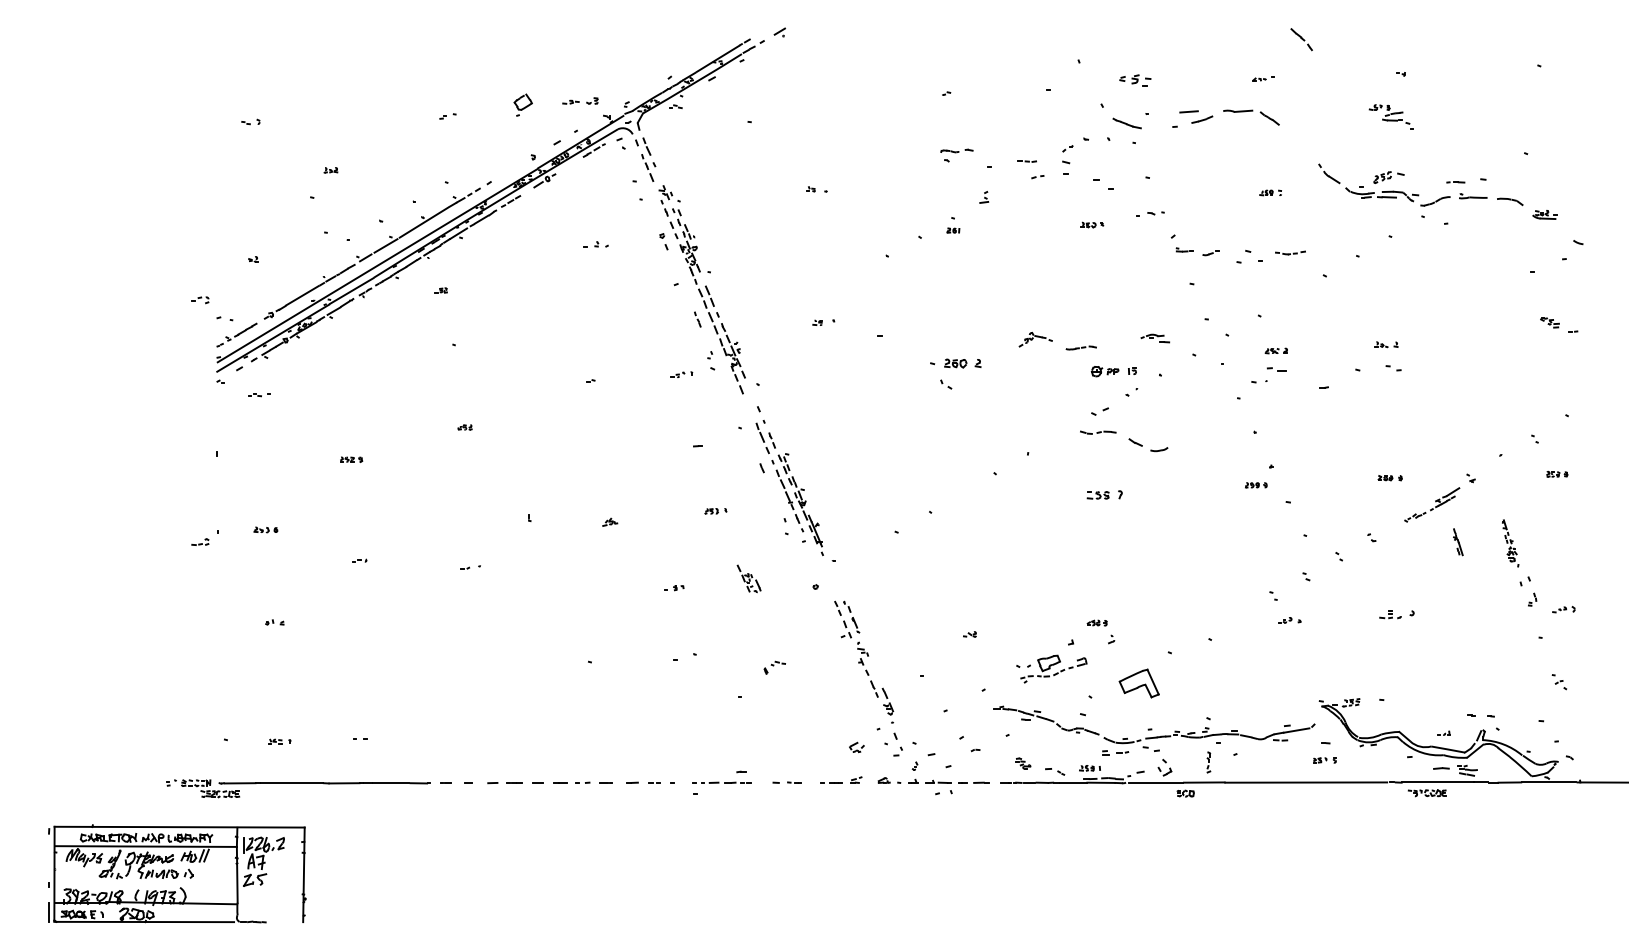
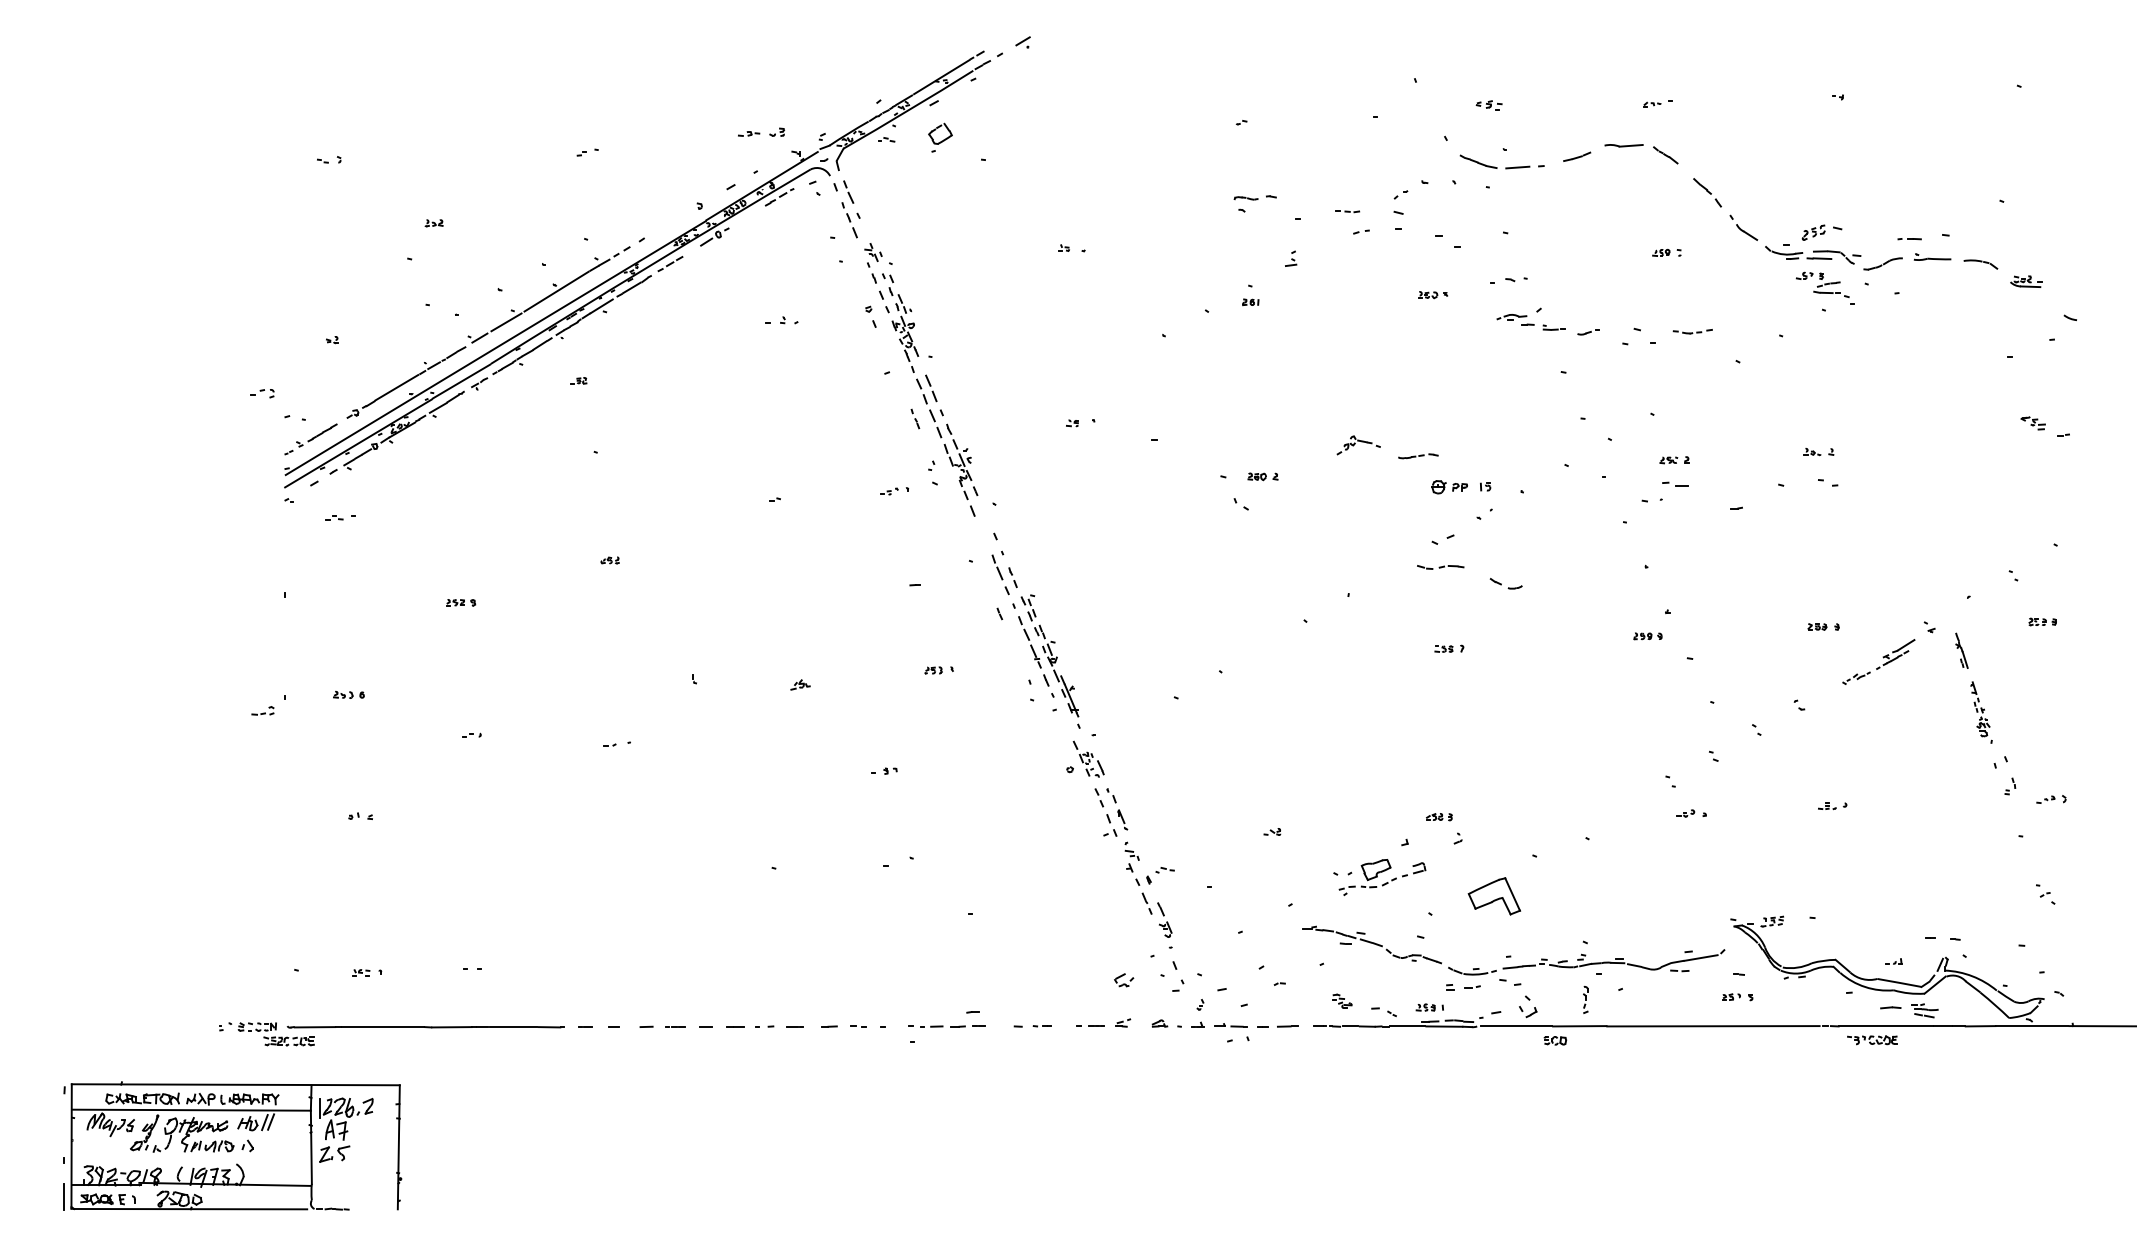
part: (1301, 39) -> (1707, 192), moved
part: (1134, 80) -> (1488, 105), size x0.62
part: (523, 104) -> (940, 137), moved
line: (1188, 111) -> (1517, 167), moved
part: (1390, 116) -> (1824, 287), moved
part: (1155, 338) -> (1515, 319), moved
part: (962, 363) -> (1262, 476), size x0.62
part: (1147, 445) -> (1505, 583), size x0.62
part: (1104, 494) -> (1449, 648), size x0.62
part: (1457, 541) -> (1961, 650), moved
part: (748, 578) -> (1088, 758), moved
part: (1396, 615) -> (1832, 806), size x0.62
part: (774, 667) -> (1160, 875), moved

